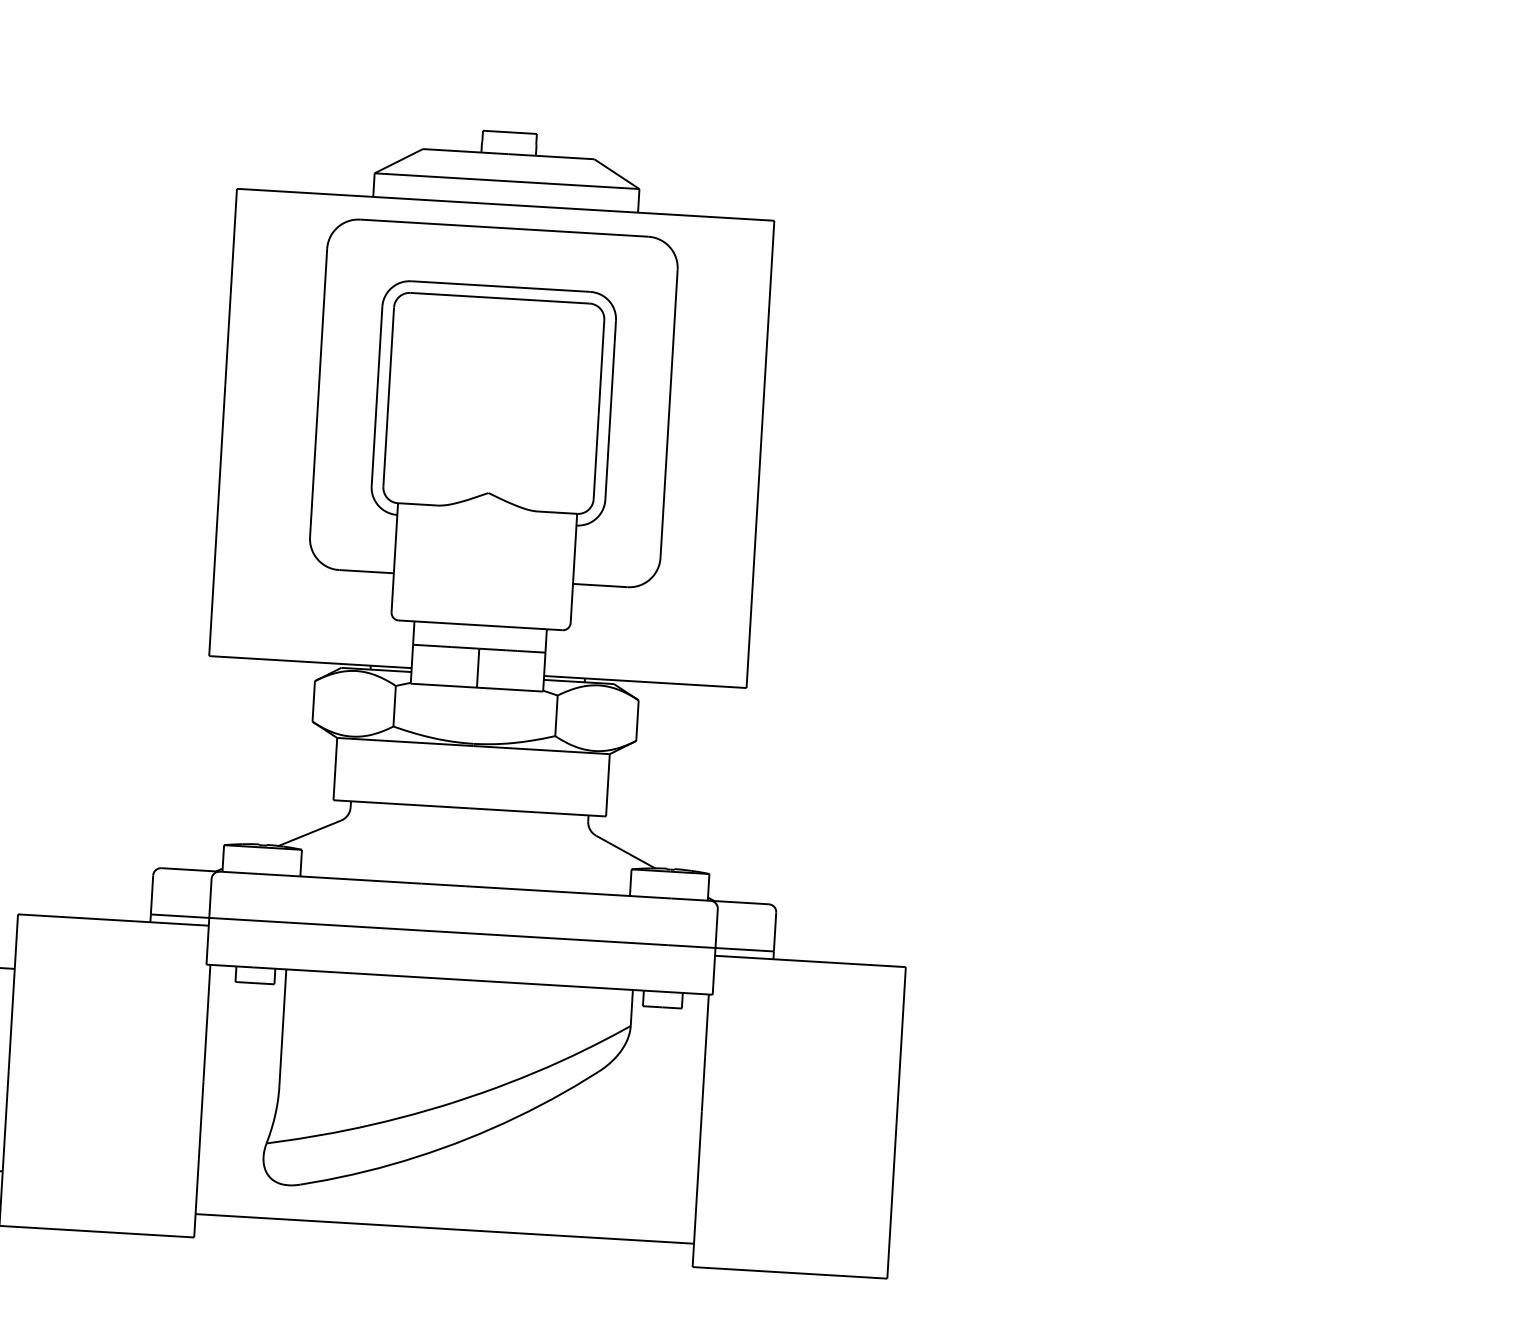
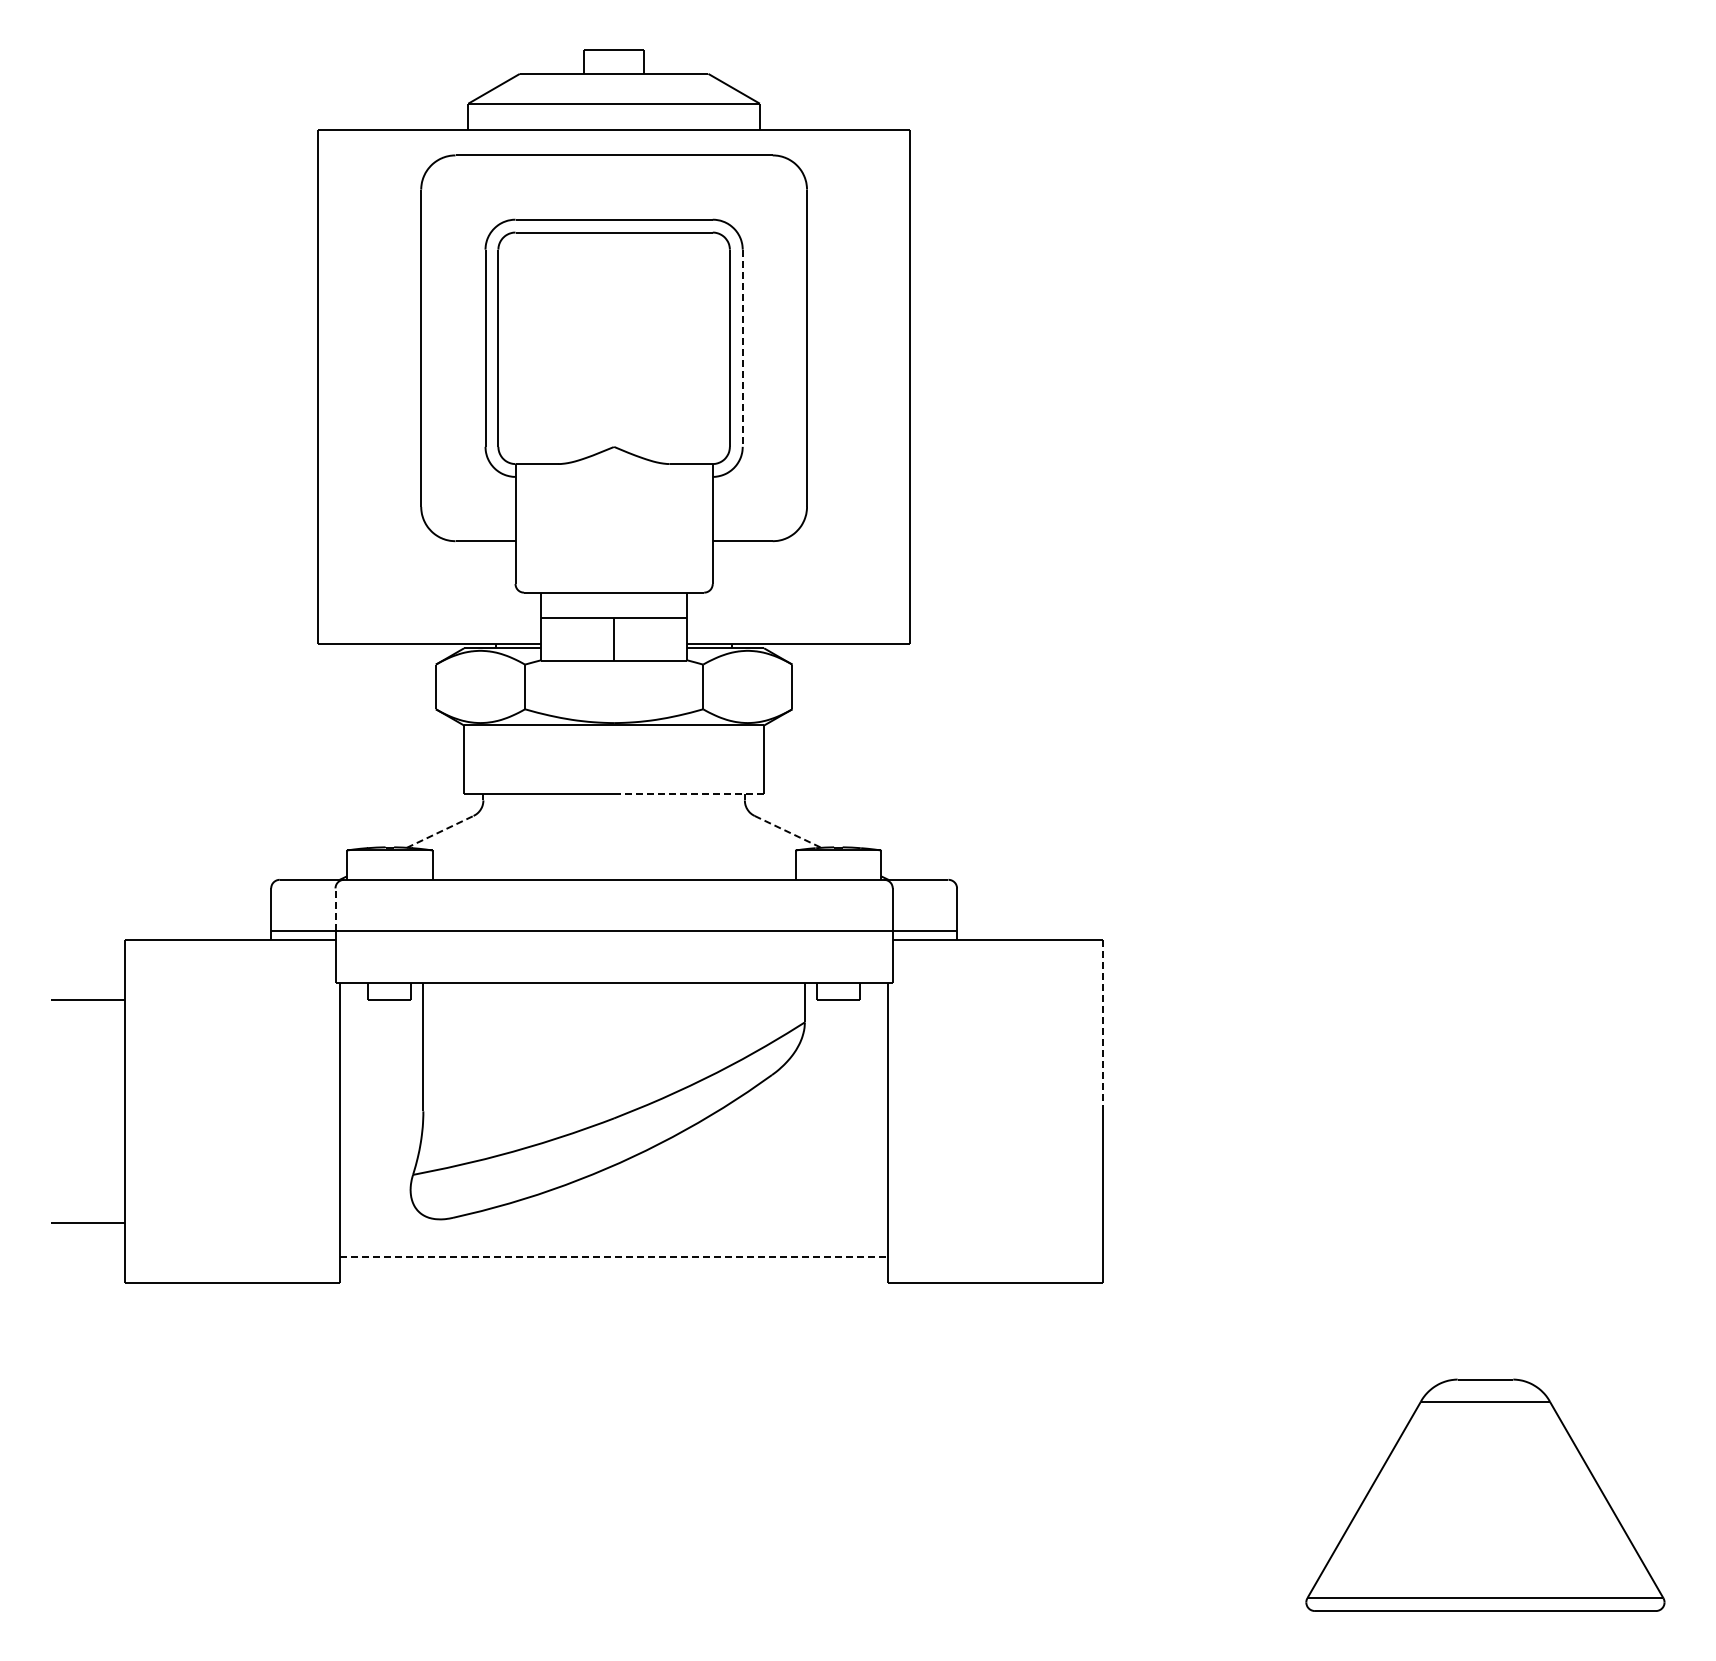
line: (610, 410) -> (742, 348), solid -> dashed
line: (537, 812) -> (688, 794), solid -> dashed
line: (310, 832) -> (440, 831), solid -> dashed
line: (626, 852) -> (788, 832), solid -> dashed
line: (210, 898) -> (335, 909), solid -> dashed
line: (900, 1044) -> (1102, 1025), solid -> dashed
line: (445, 1229) -> (614, 1257), solid -> dashed

